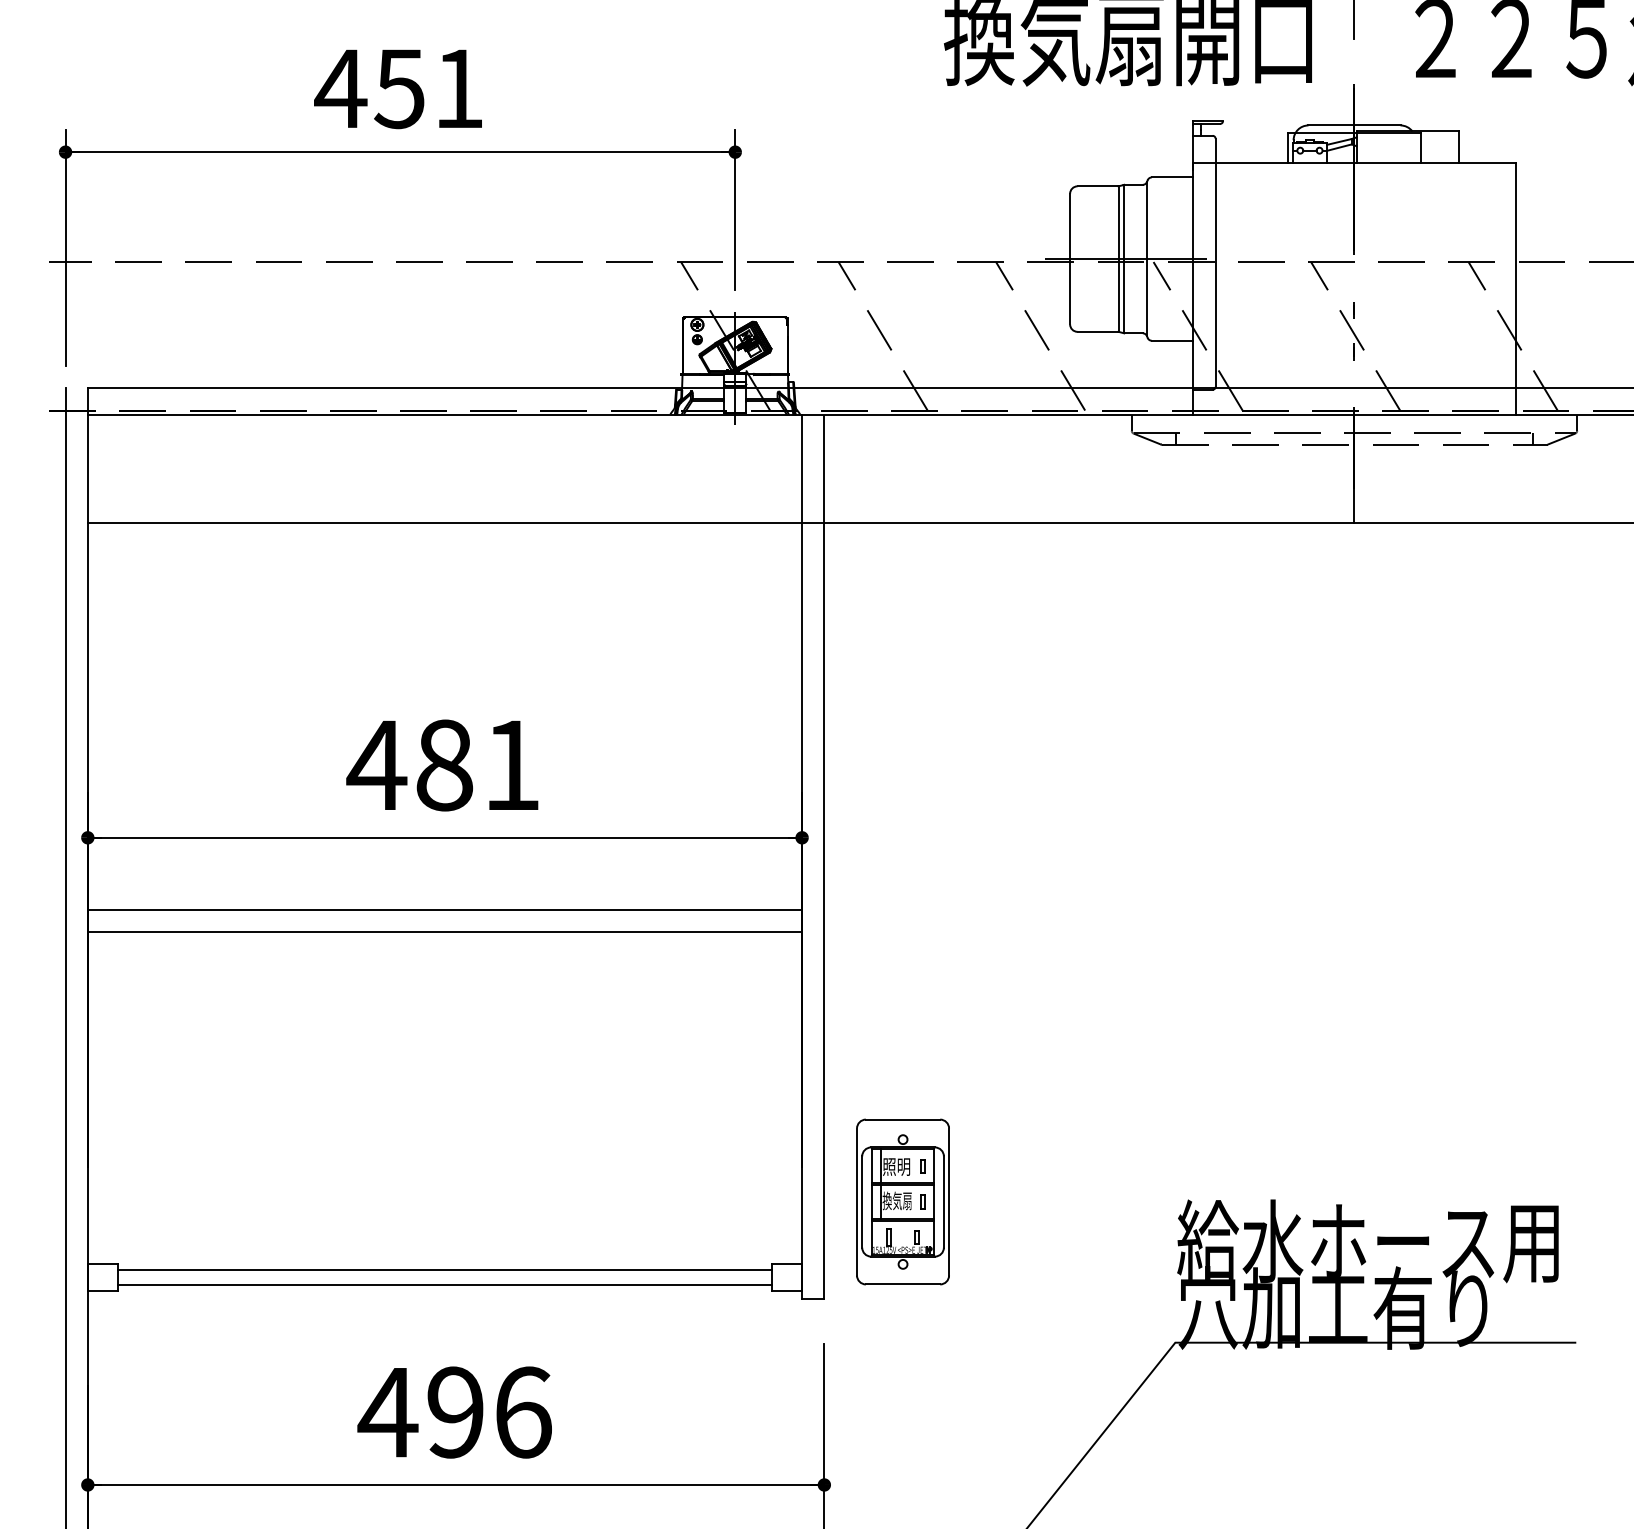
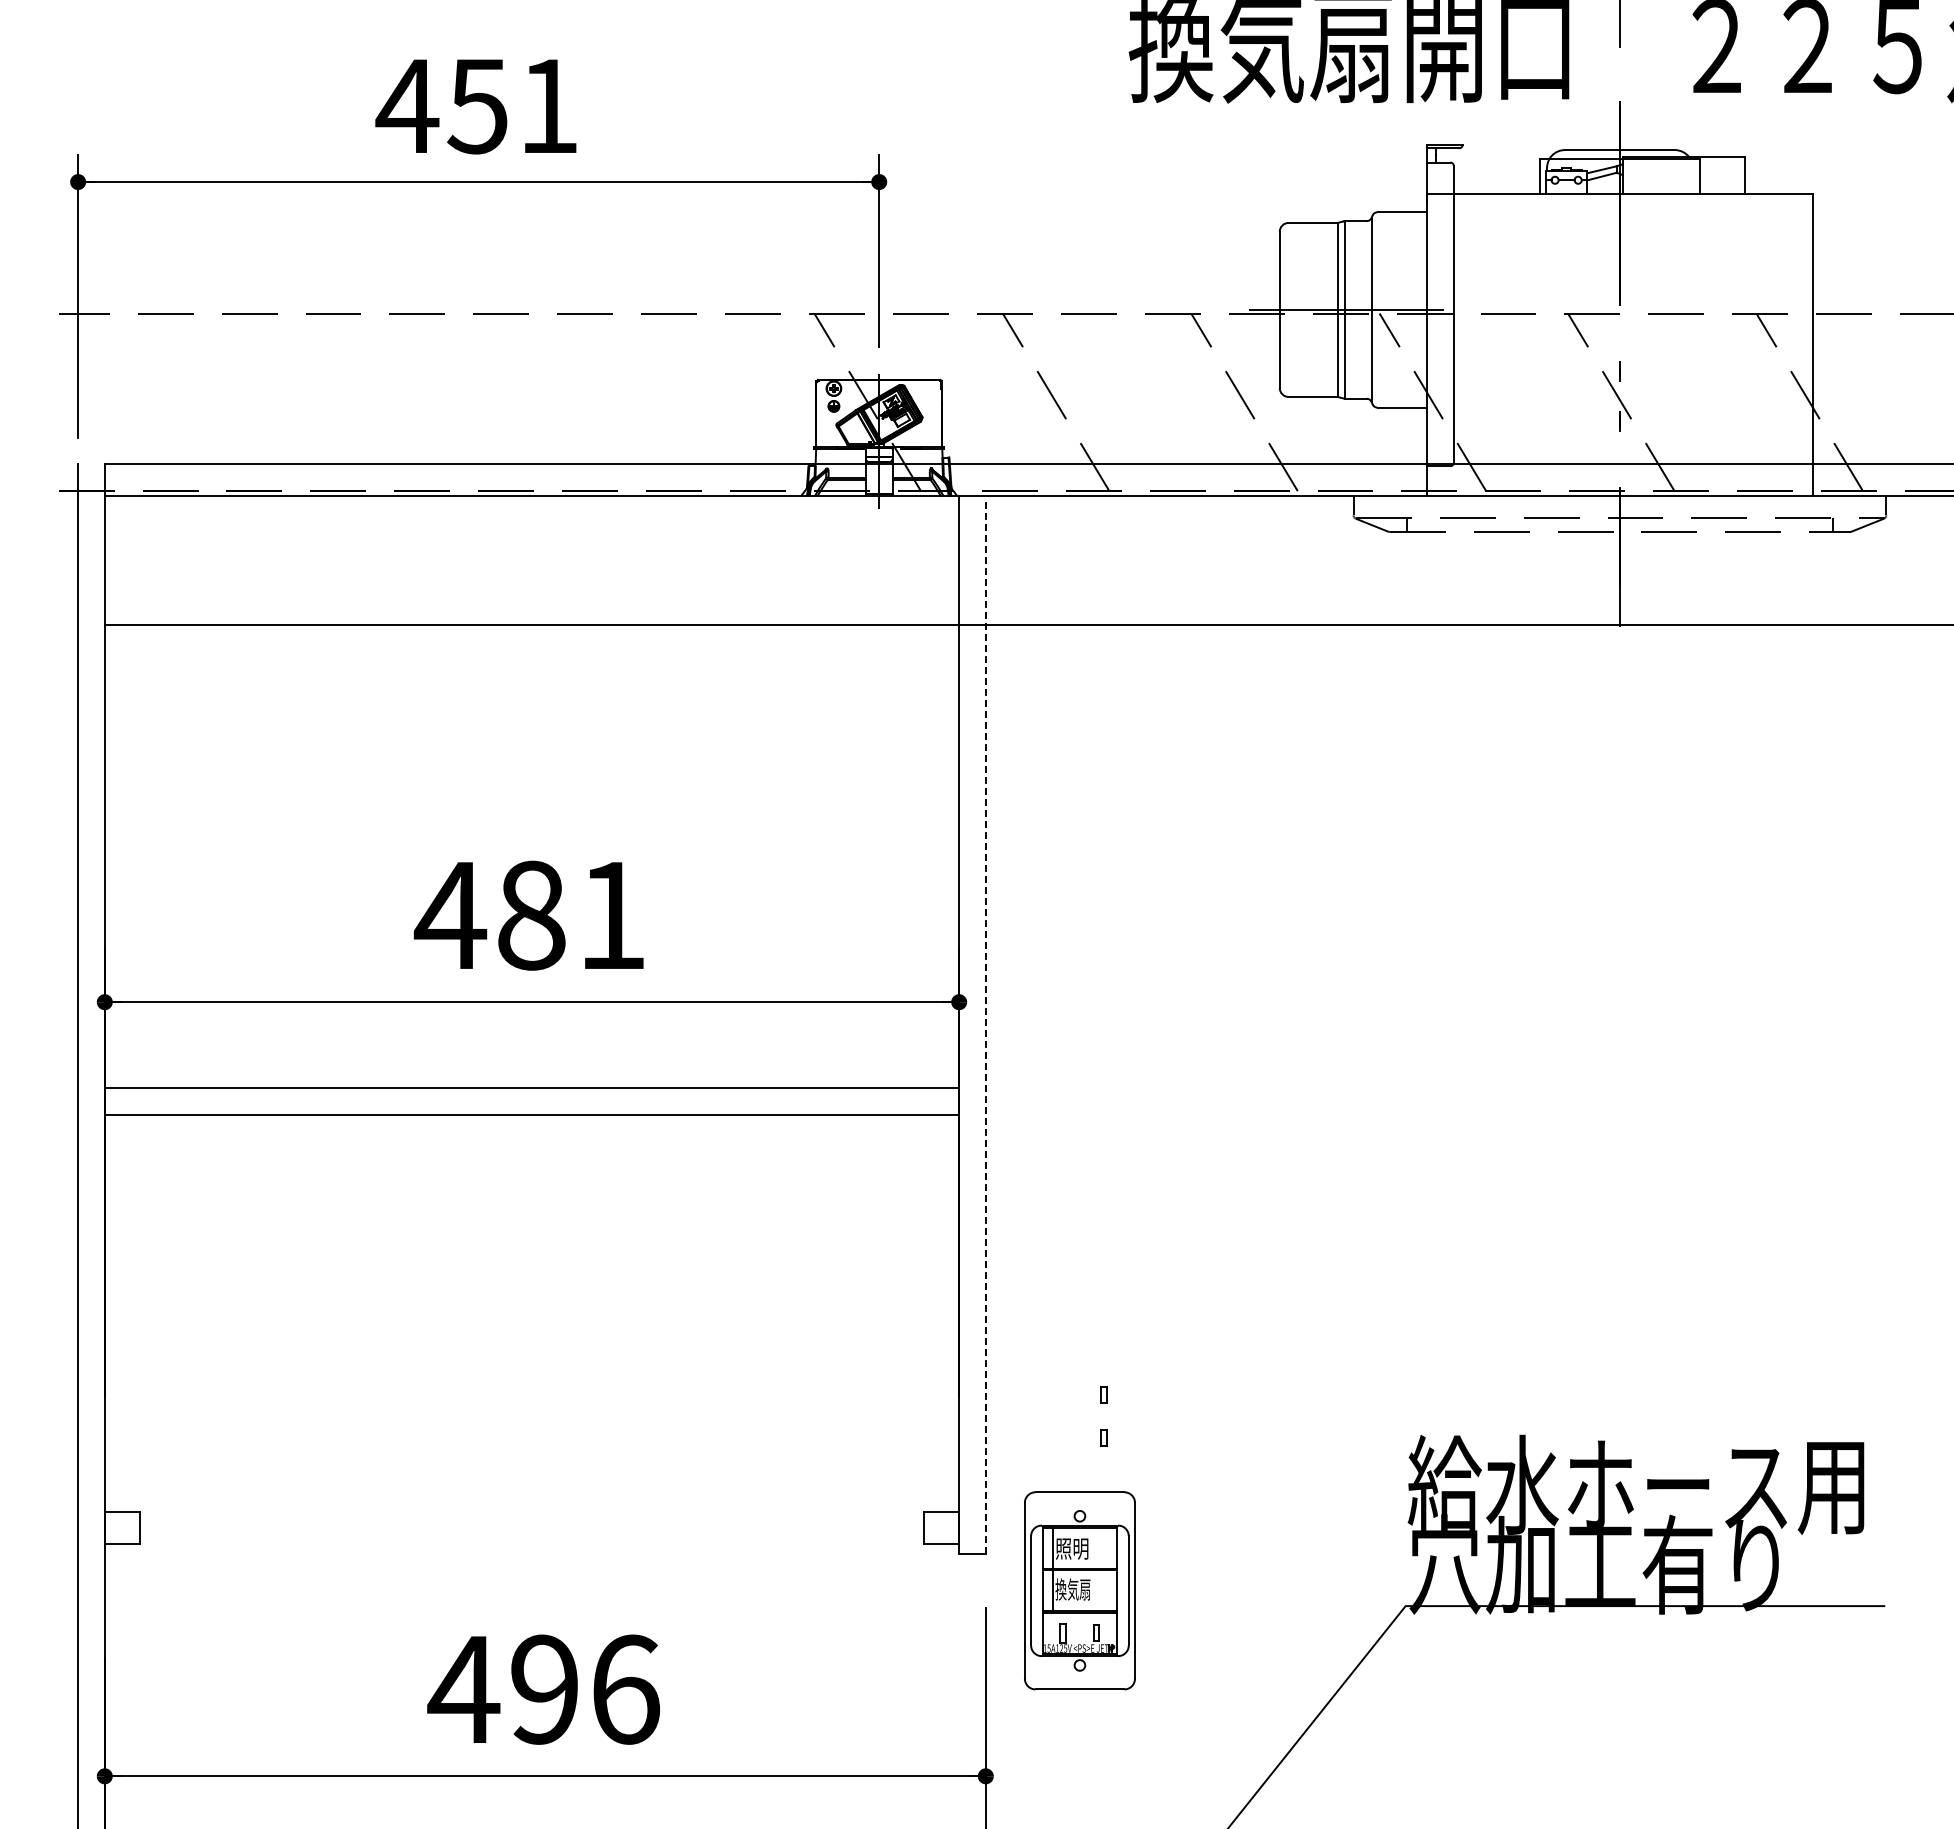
line: (824, 857) -> (985, 1025), solid -> dashed
part: (902, 1201) -> (1079, 1590), moved
line: (444, 1269) -> (531, 1518), removed
line: (444, 1284) -> (531, 1536), removed

